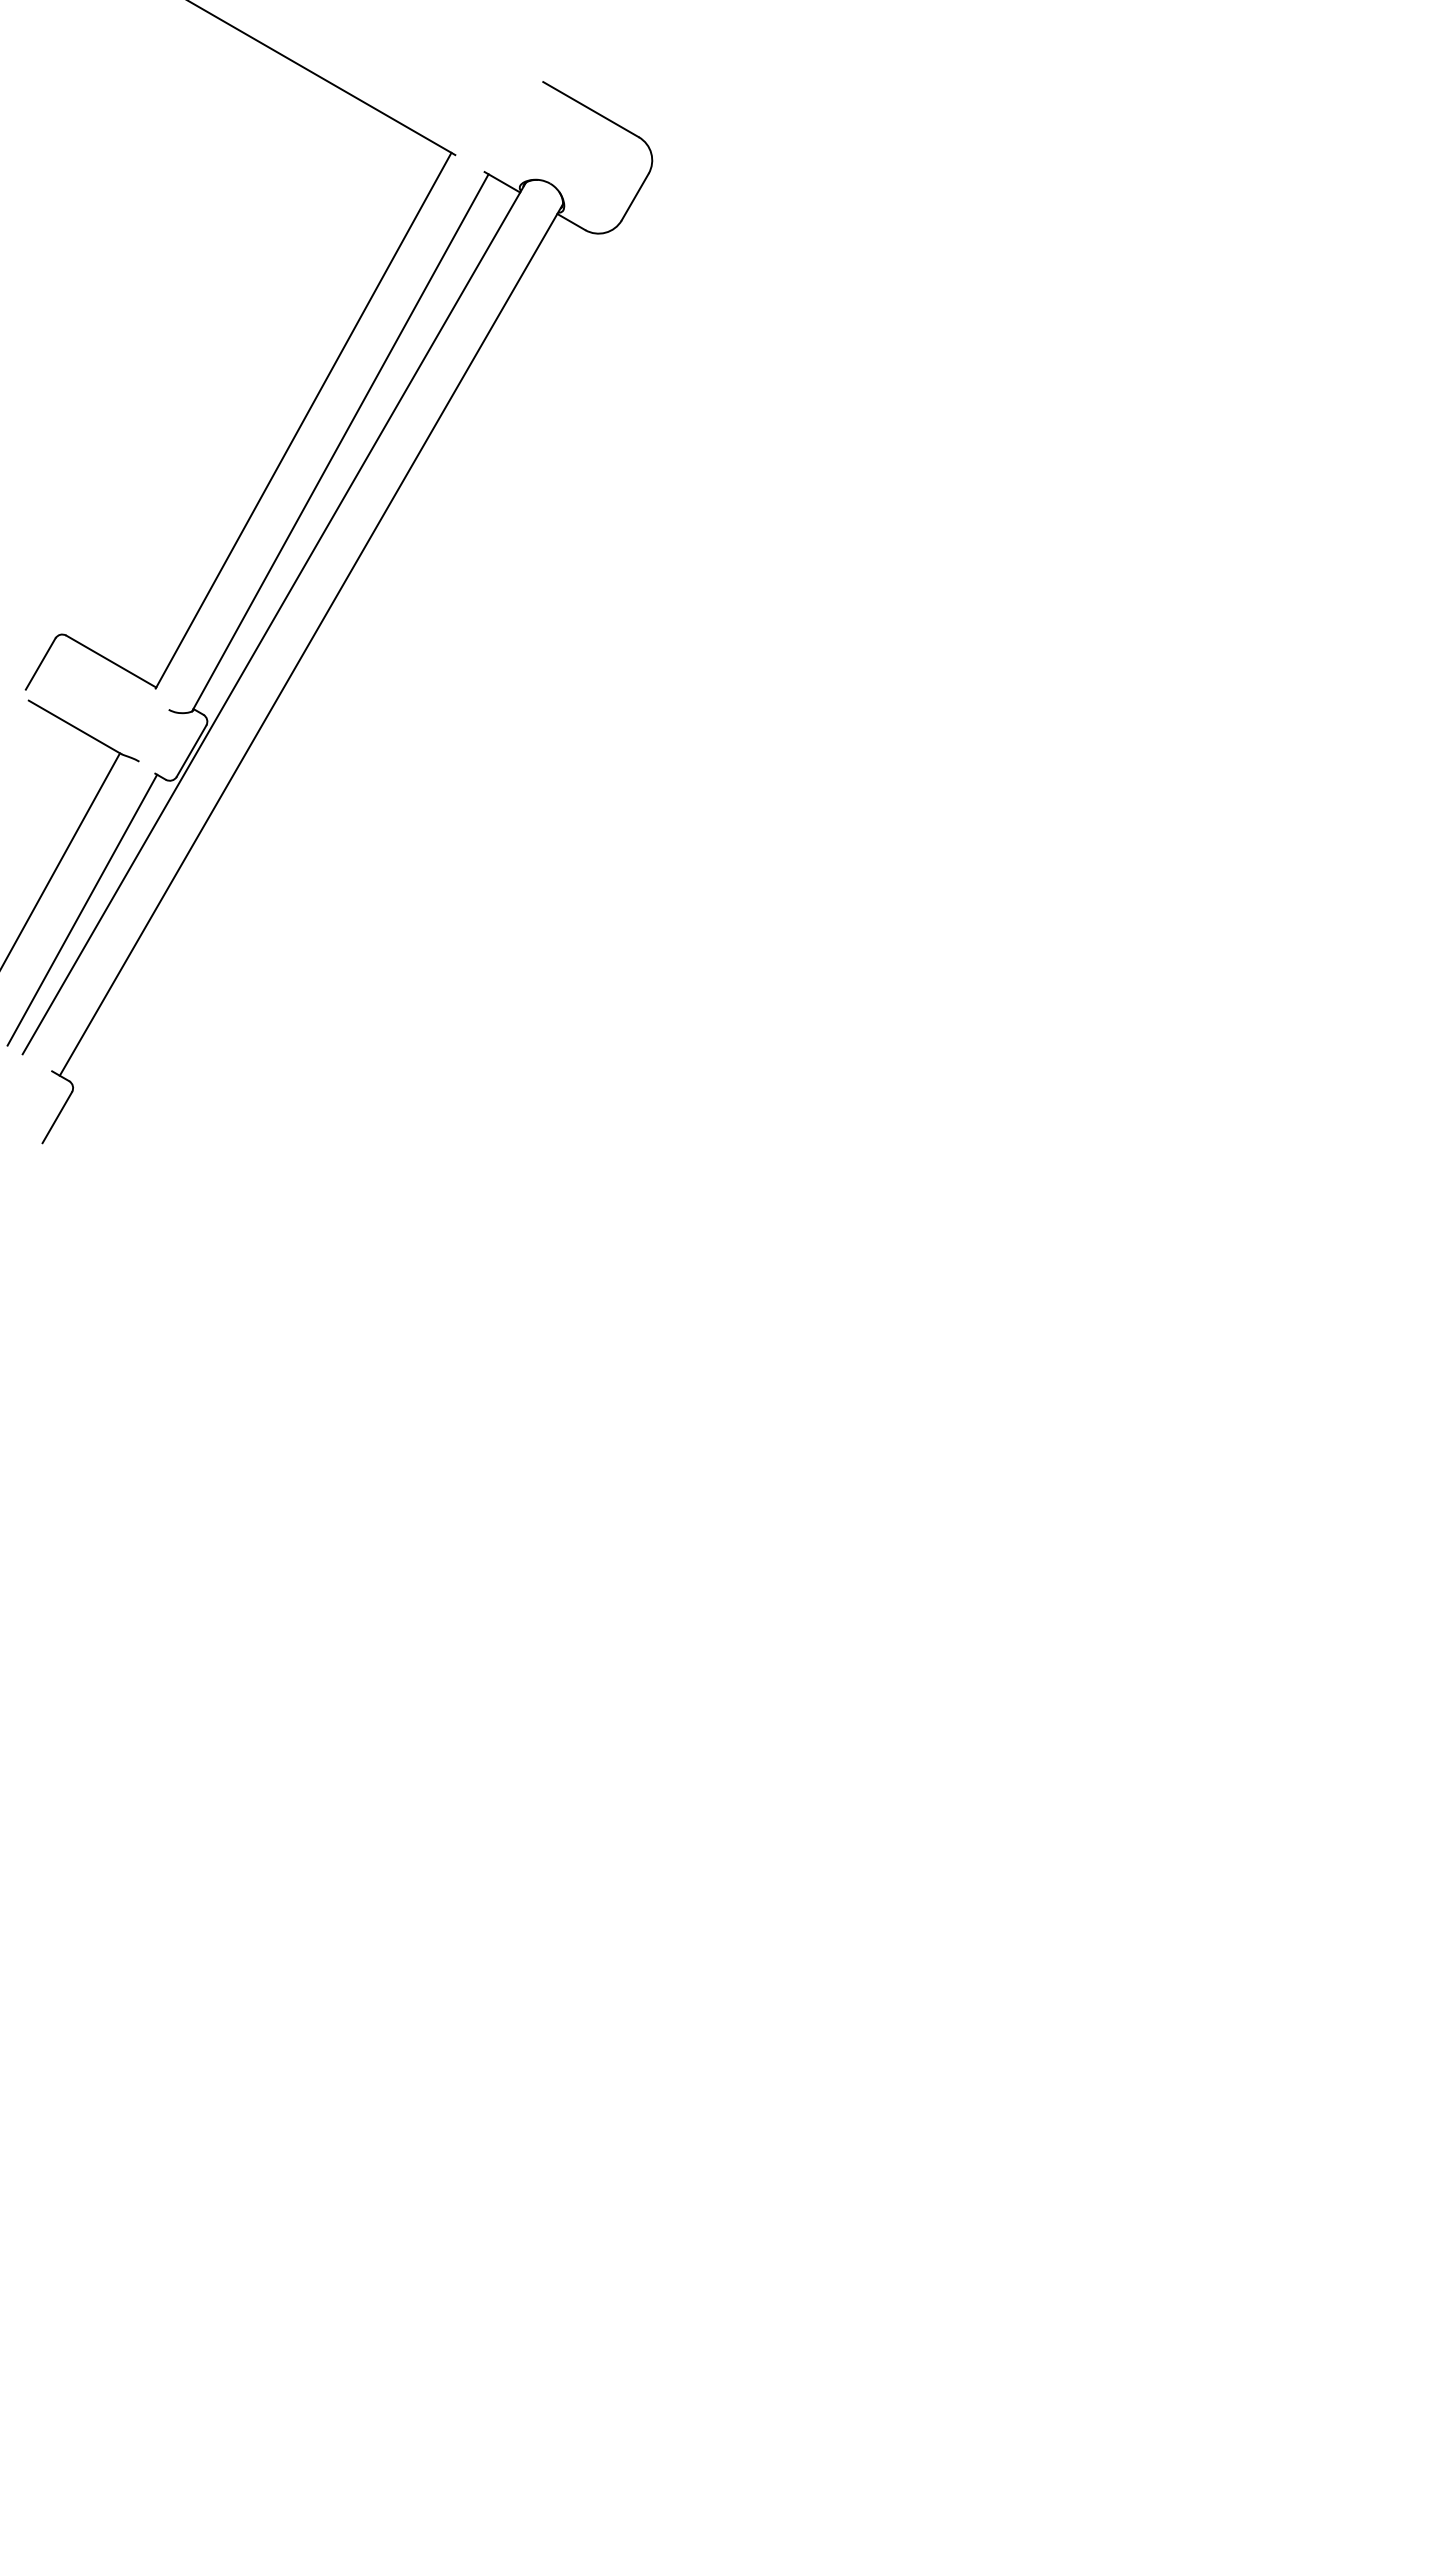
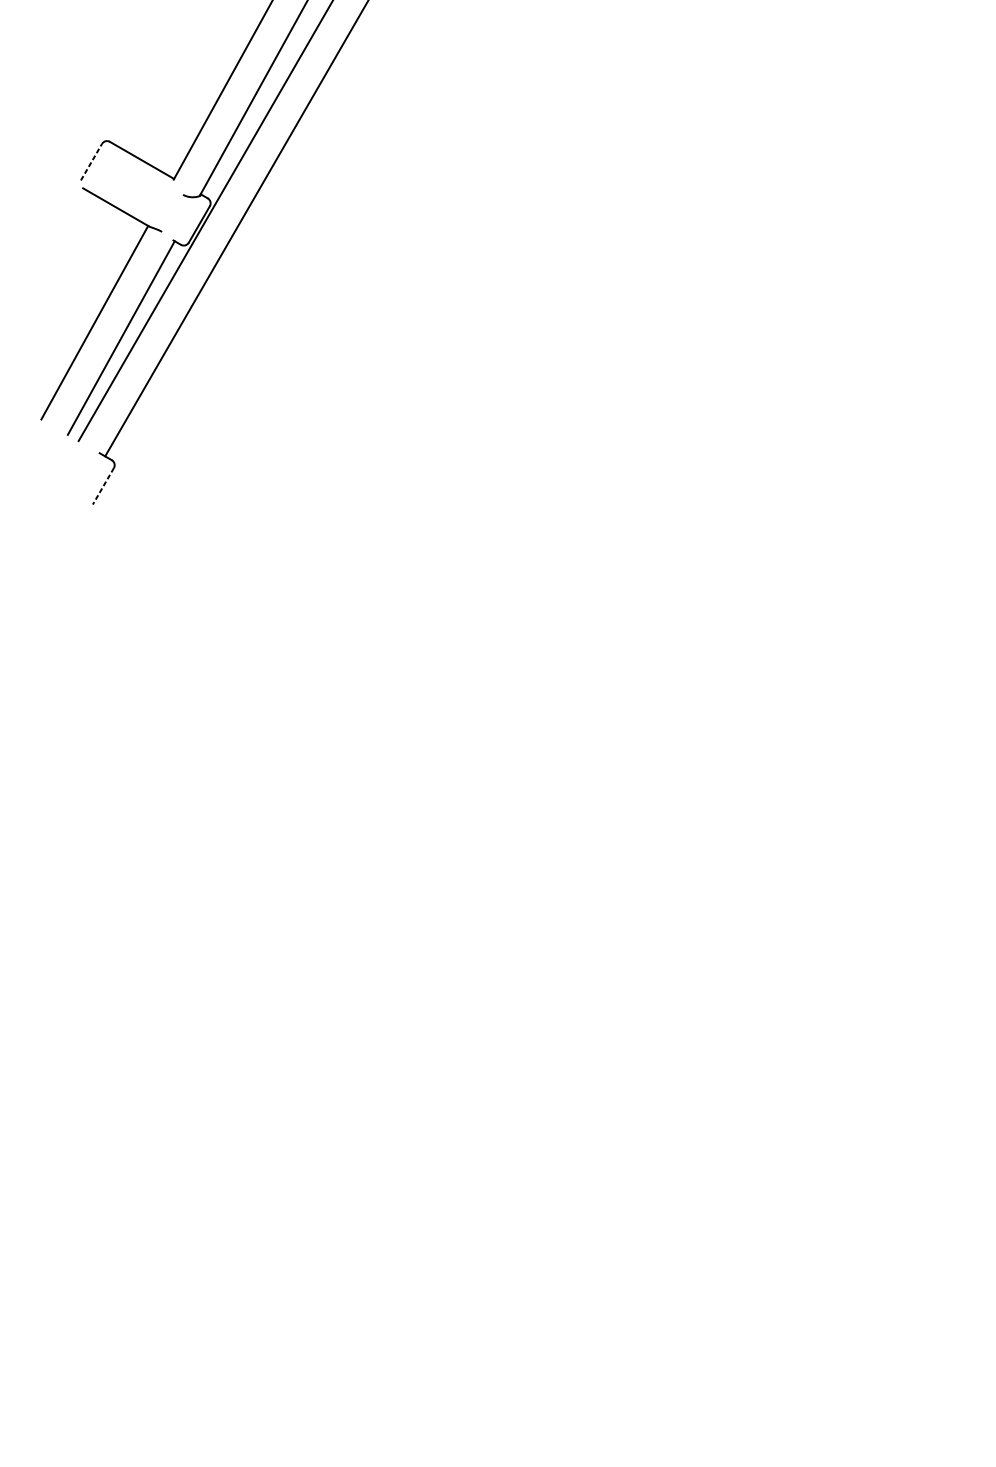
line: (40, 663) -> (91, 161), solid -> dashed
line: (57, 1118) -> (103, 486), solid -> dashed

